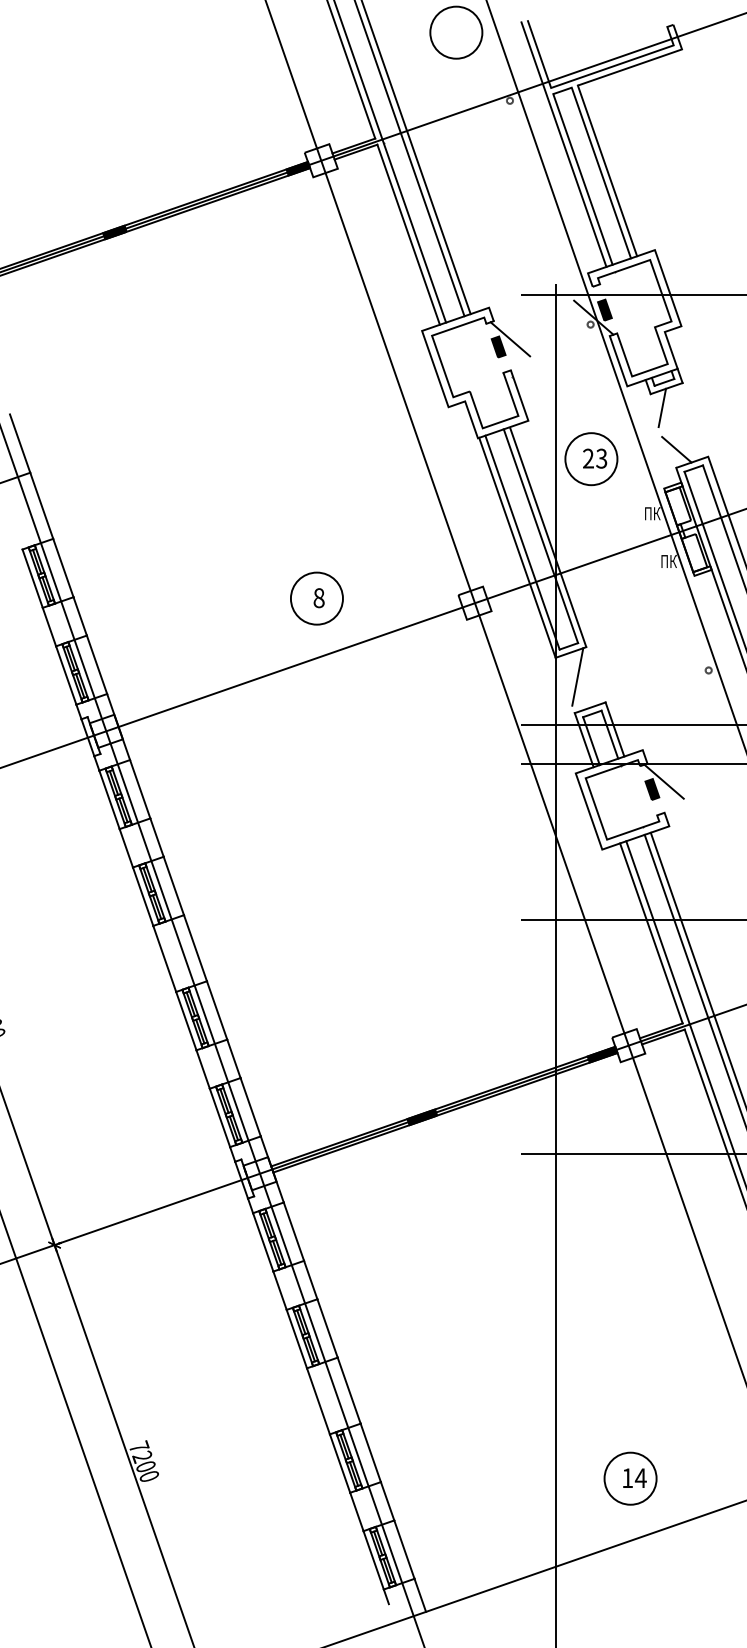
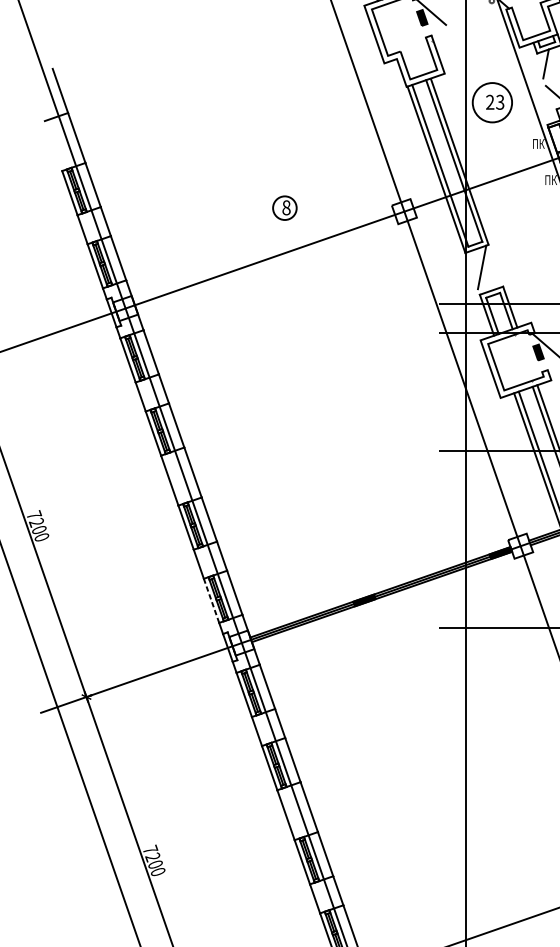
circle: (316, 598) -> (284, 208), size x0.6
line: (219, 1117) -> (211, 600), solid -> dashed
part: (630, 1478) -> (521, 873), removed

